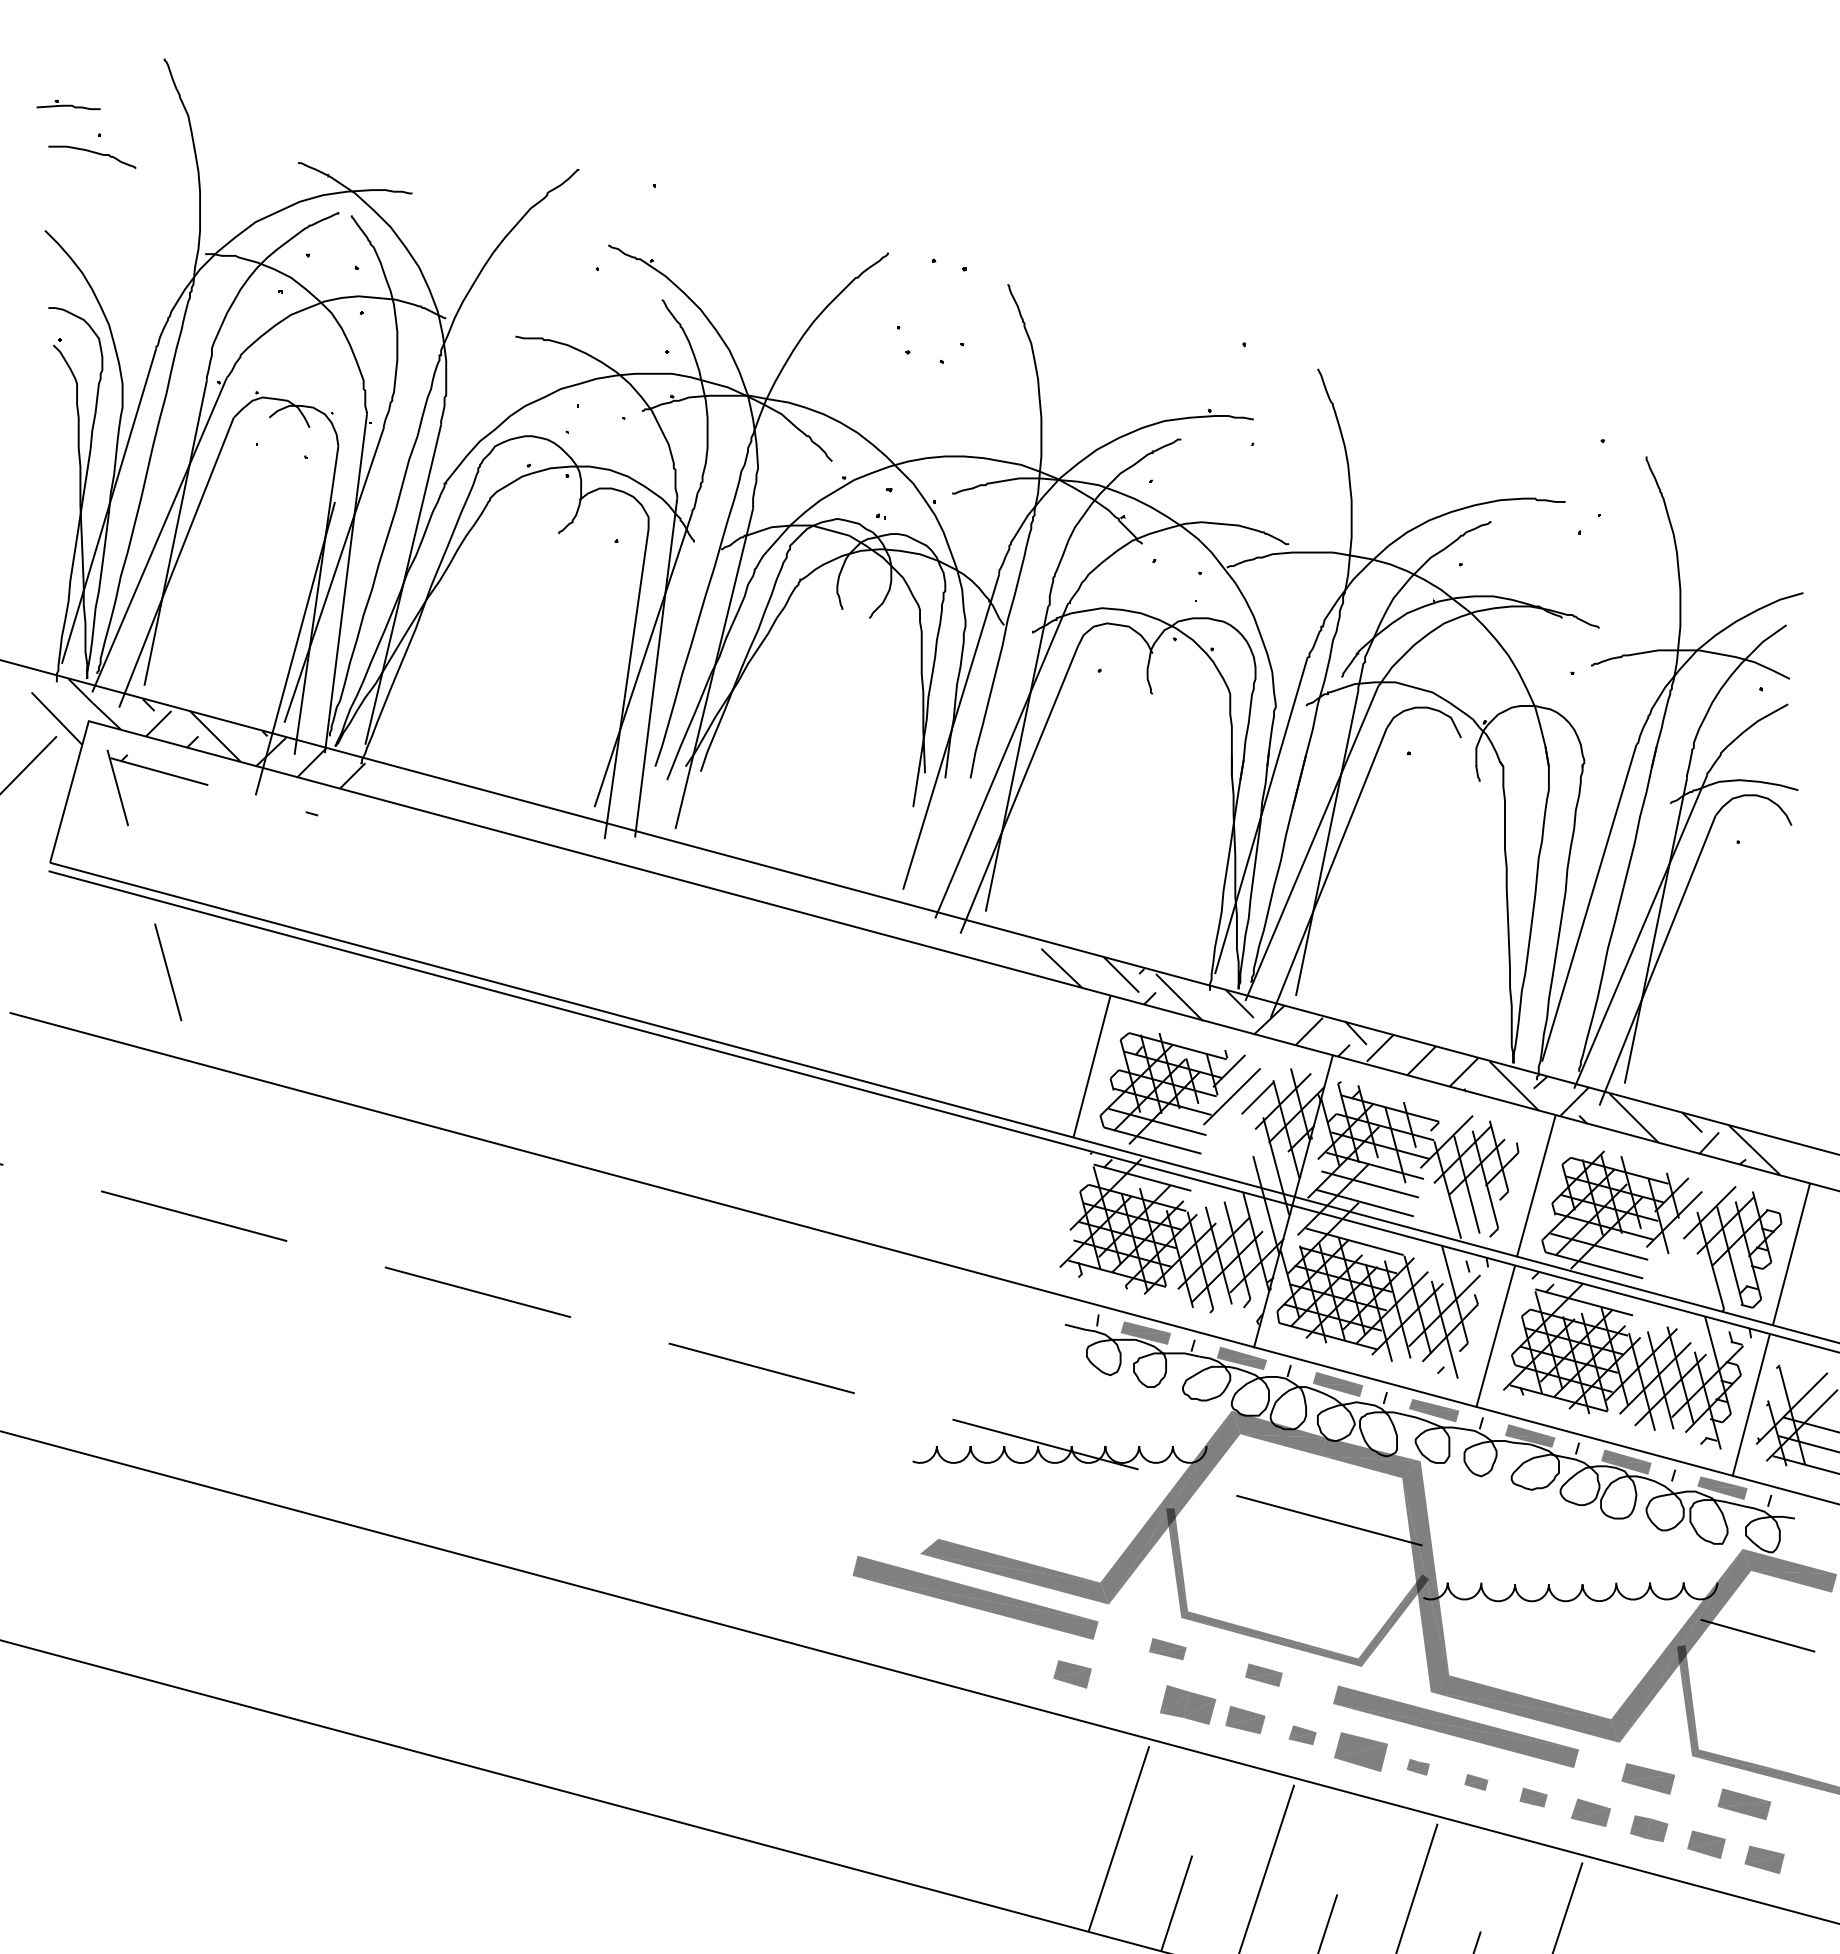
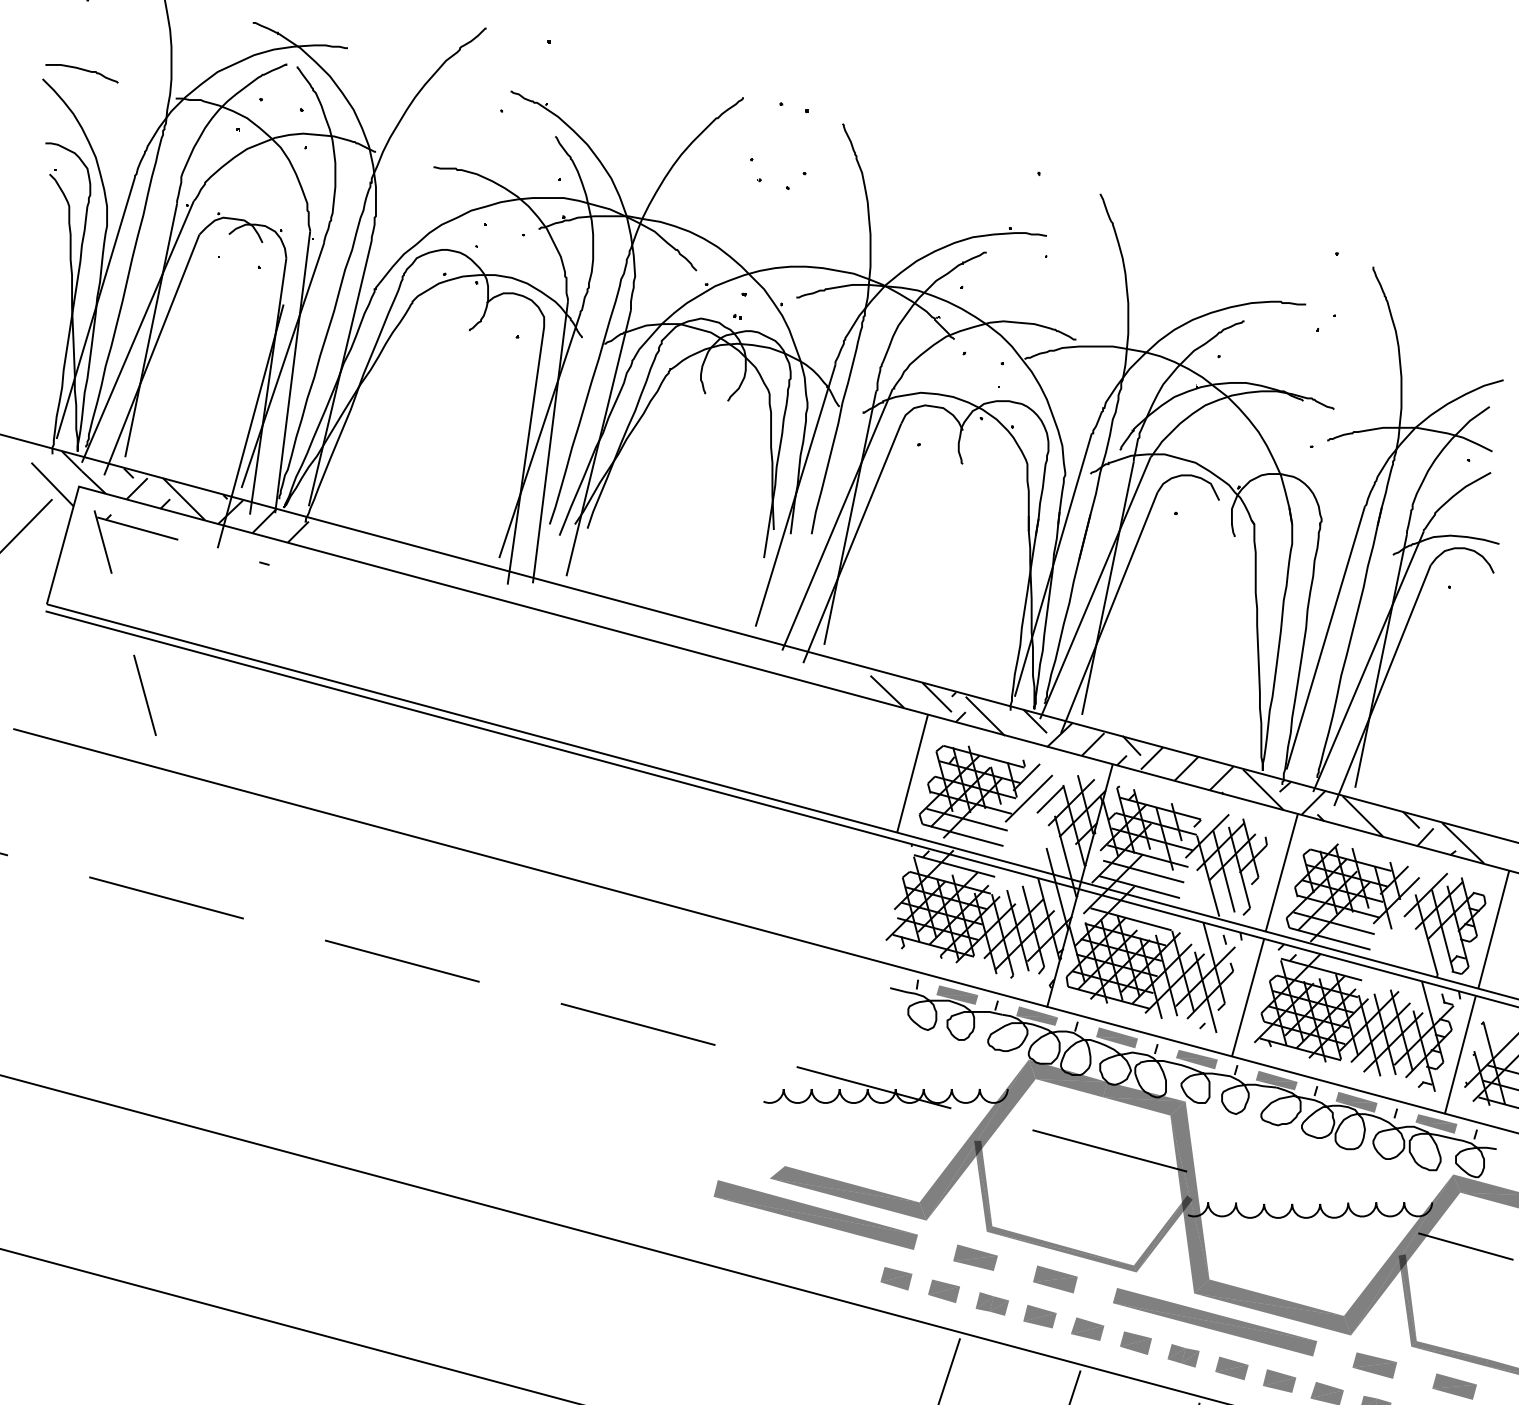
curve: (93, 153) -> (82, 70), moved
part: (1167, 1648) -> (975, 1257), size x1.43
part: (1263, 1674) -> (1055, 1278), size x1.43
part: (1129, 1689) -> (943, 1291), added
part: (1187, 1704) -> (991, 1303), size x0.71
part: (1302, 1735) -> (1087, 1329), size x1.43
part: (1360, 1751) -> (1135, 1342), size x0.71
part: (1418, 1767) -> (1183, 1356), size x1.67
part: (1476, 1782) -> (1232, 1368), size x1.67
part: (1533, 1797) -> (1279, 1380), size x1.43

